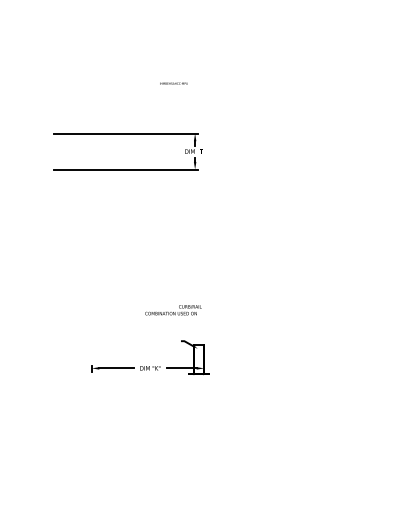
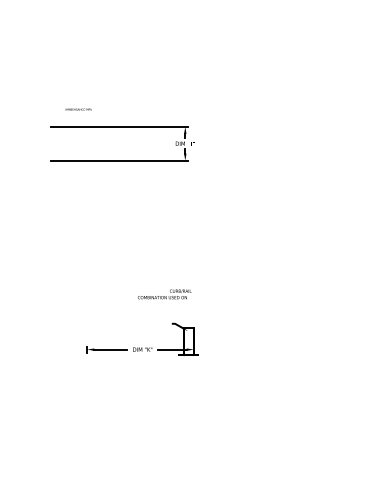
text: (173, 83) -> (78, 109), moved

